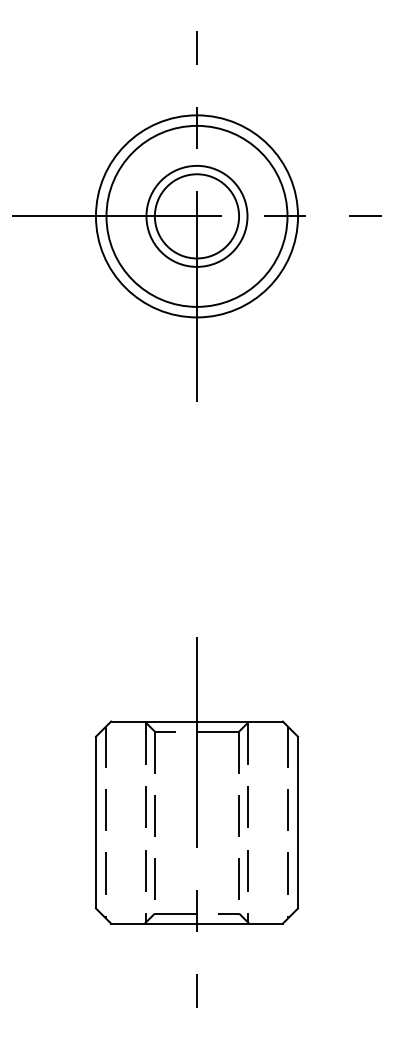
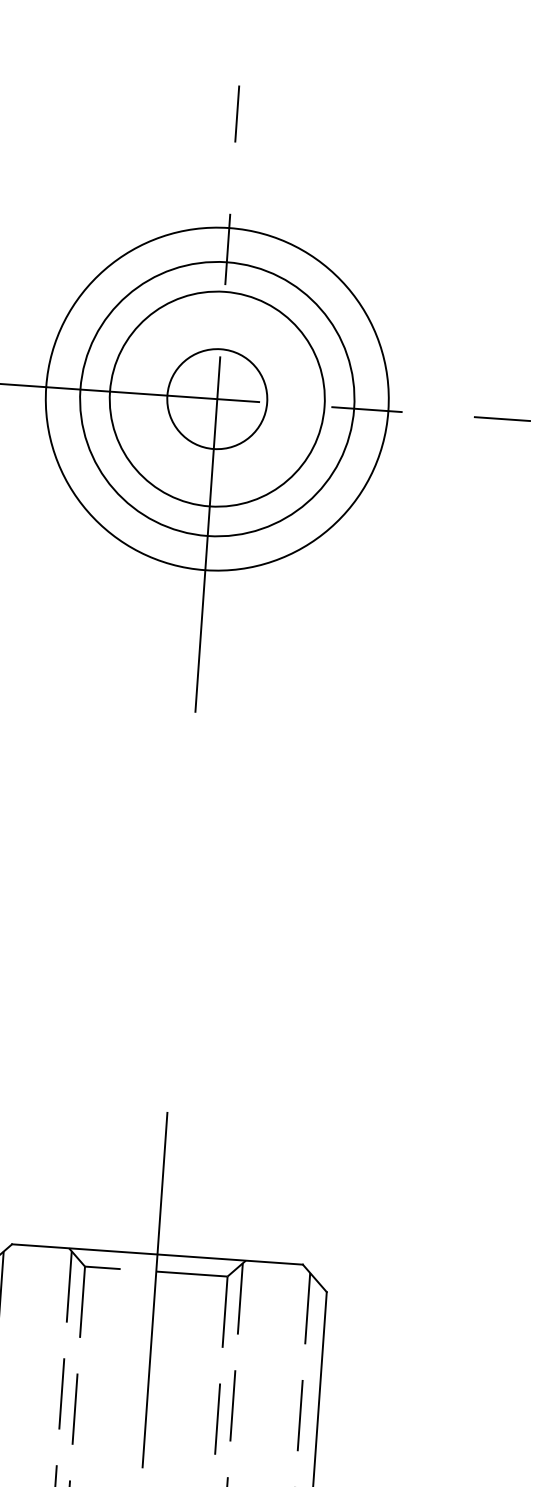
circle: (196, 215) -> (216, 397), size x0.7
circle: (196, 215) -> (216, 397), size x1.6
circle: (196, 216) -> (216, 399), size x0.7

